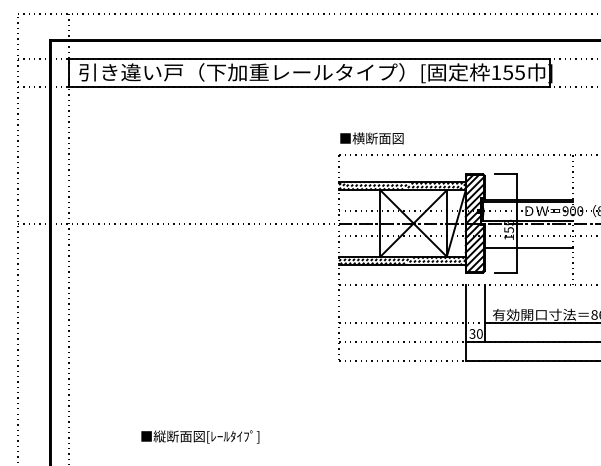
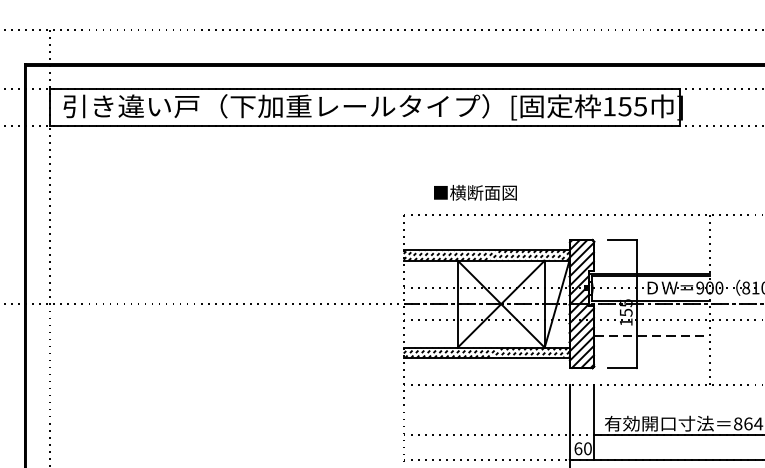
text: (371, 138) -> (474, 192), moved
line: (529, 247) -> (652, 335), solid -> dashed
text: (472, 333) -> (578, 448), 30 -> 60

